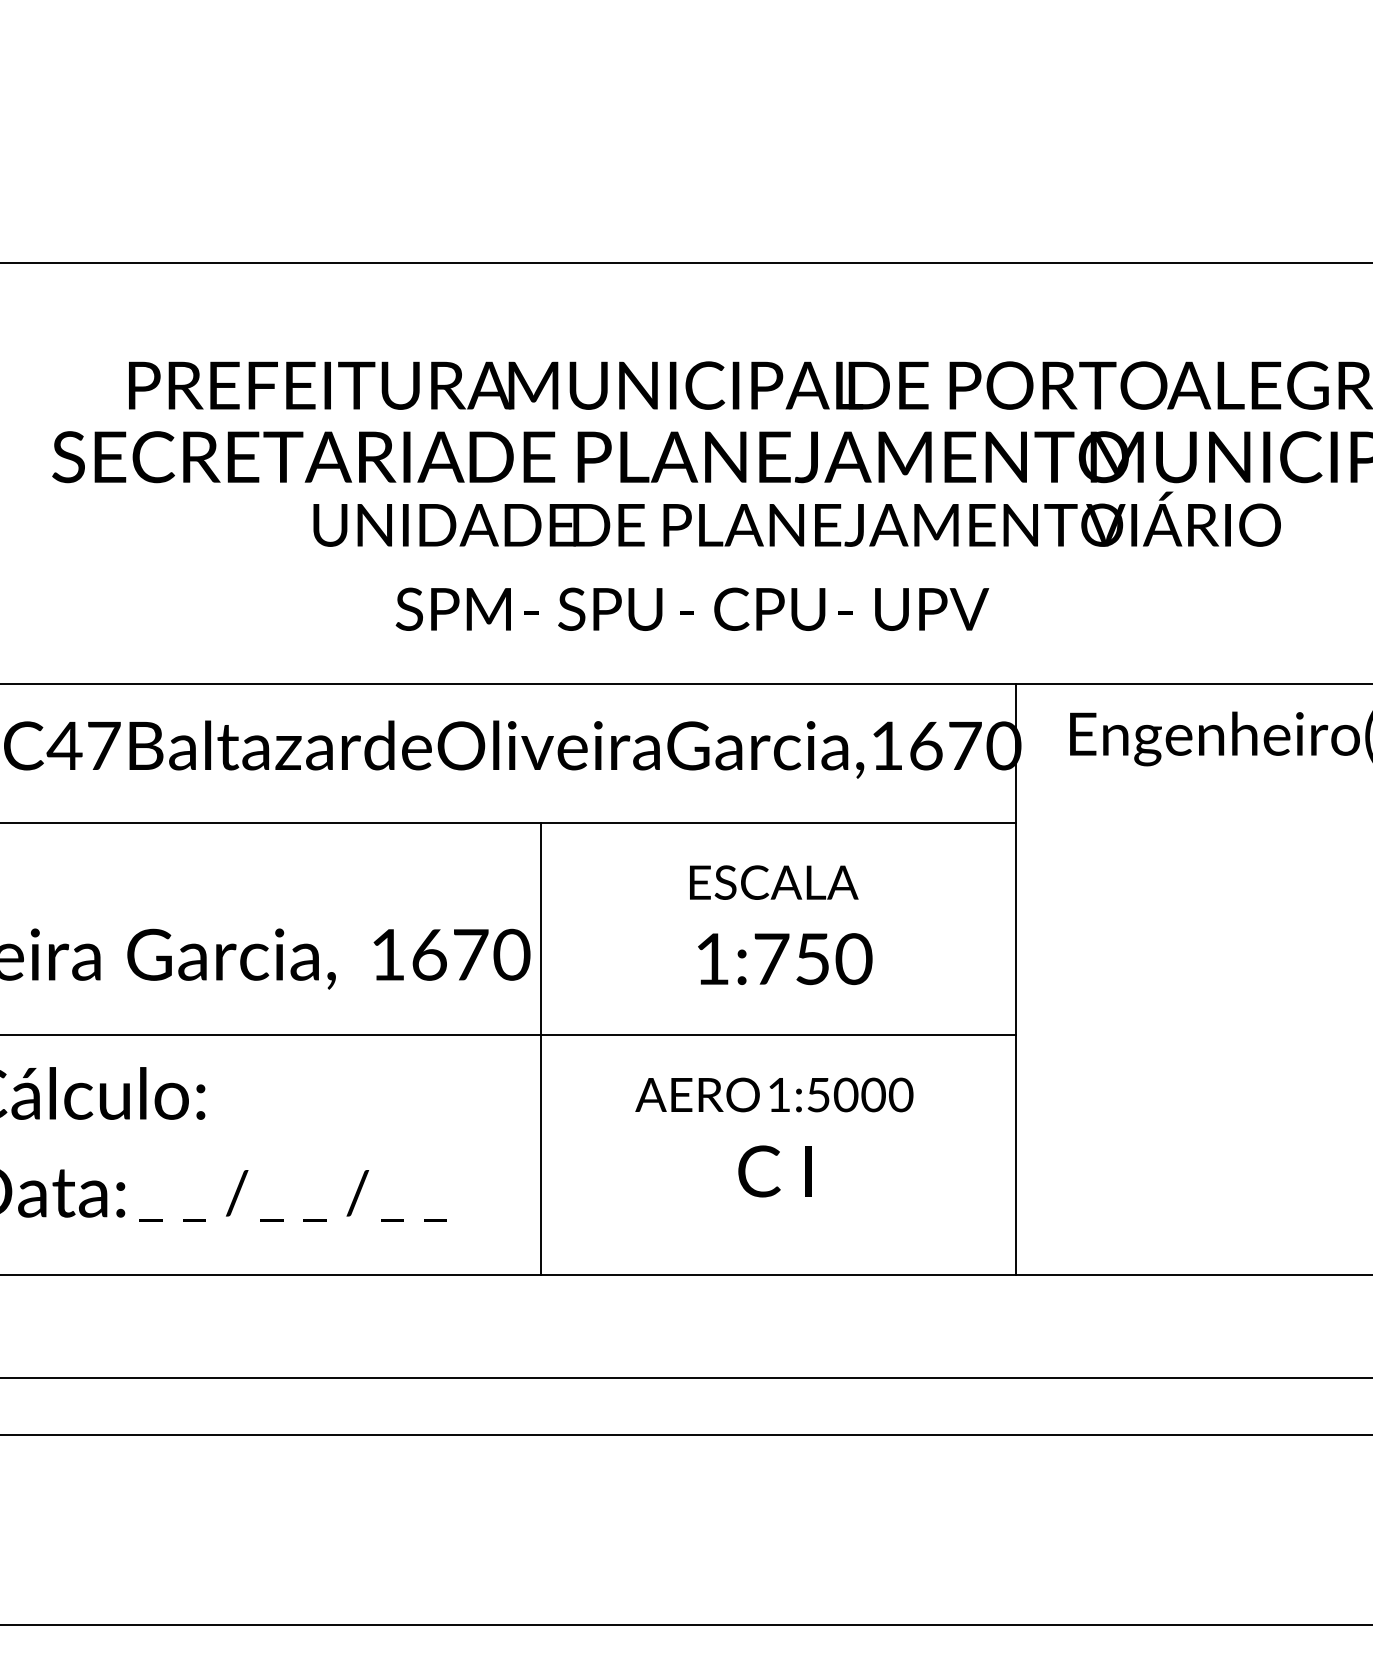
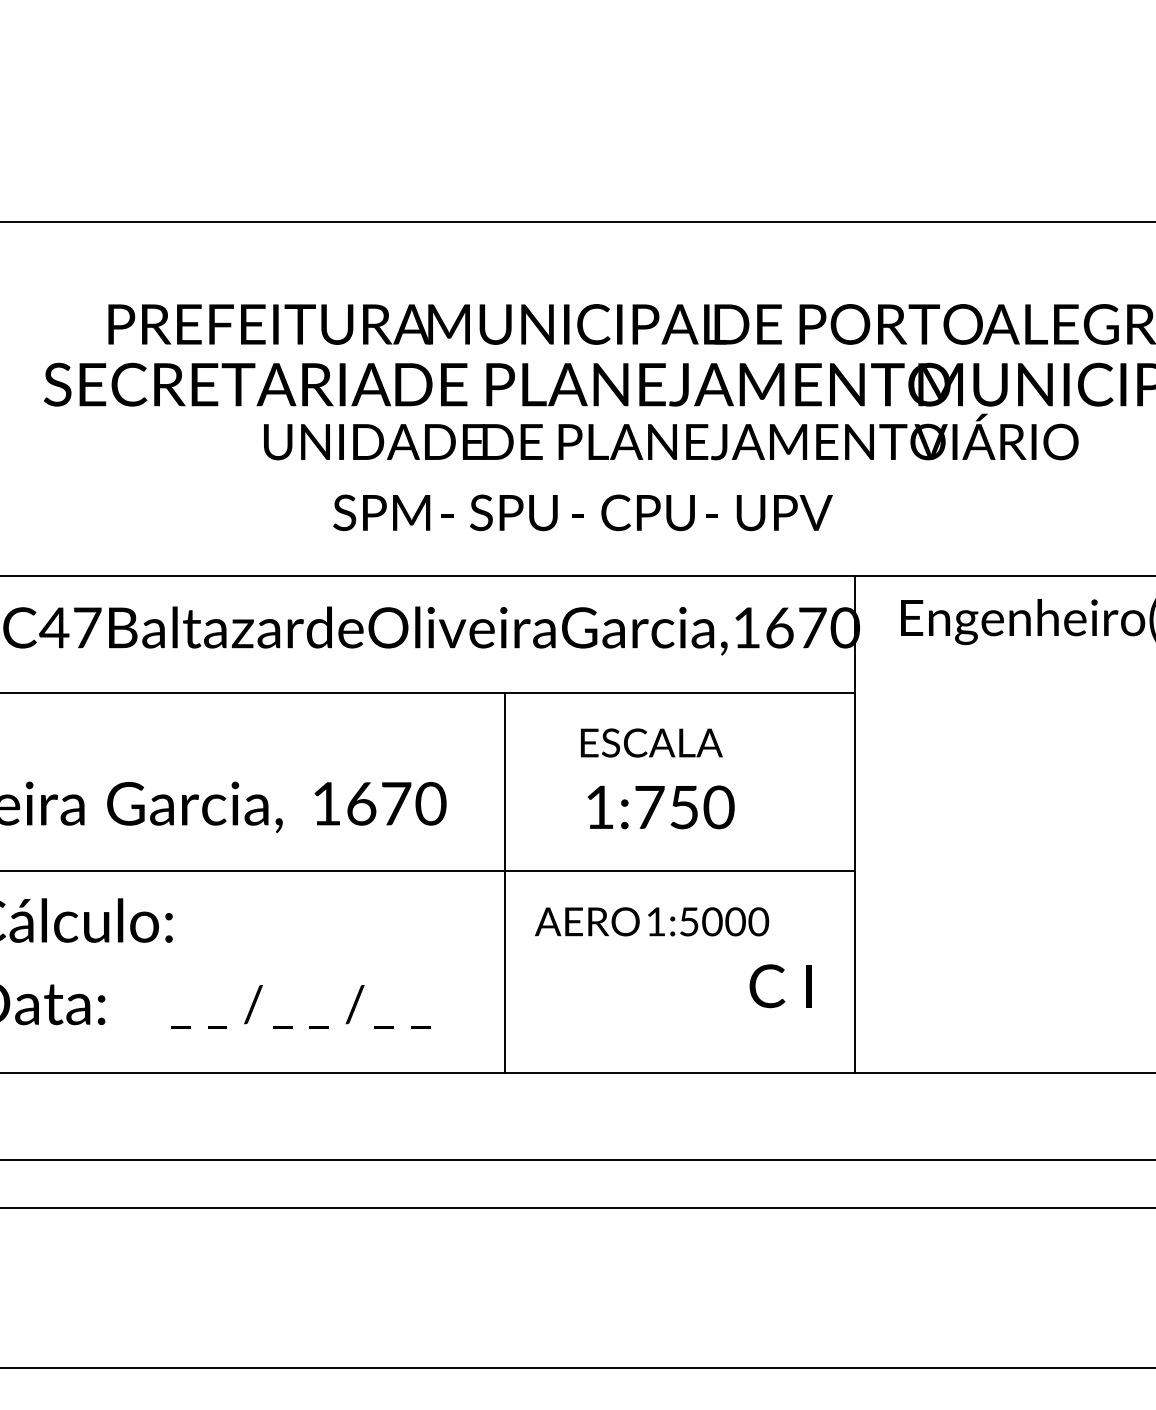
line: (541, 1048) -> (504, 882), moved
text: (774, 1171) -> (780, 986), moved
text: (292, 1195) -> (300, 1006), moved

